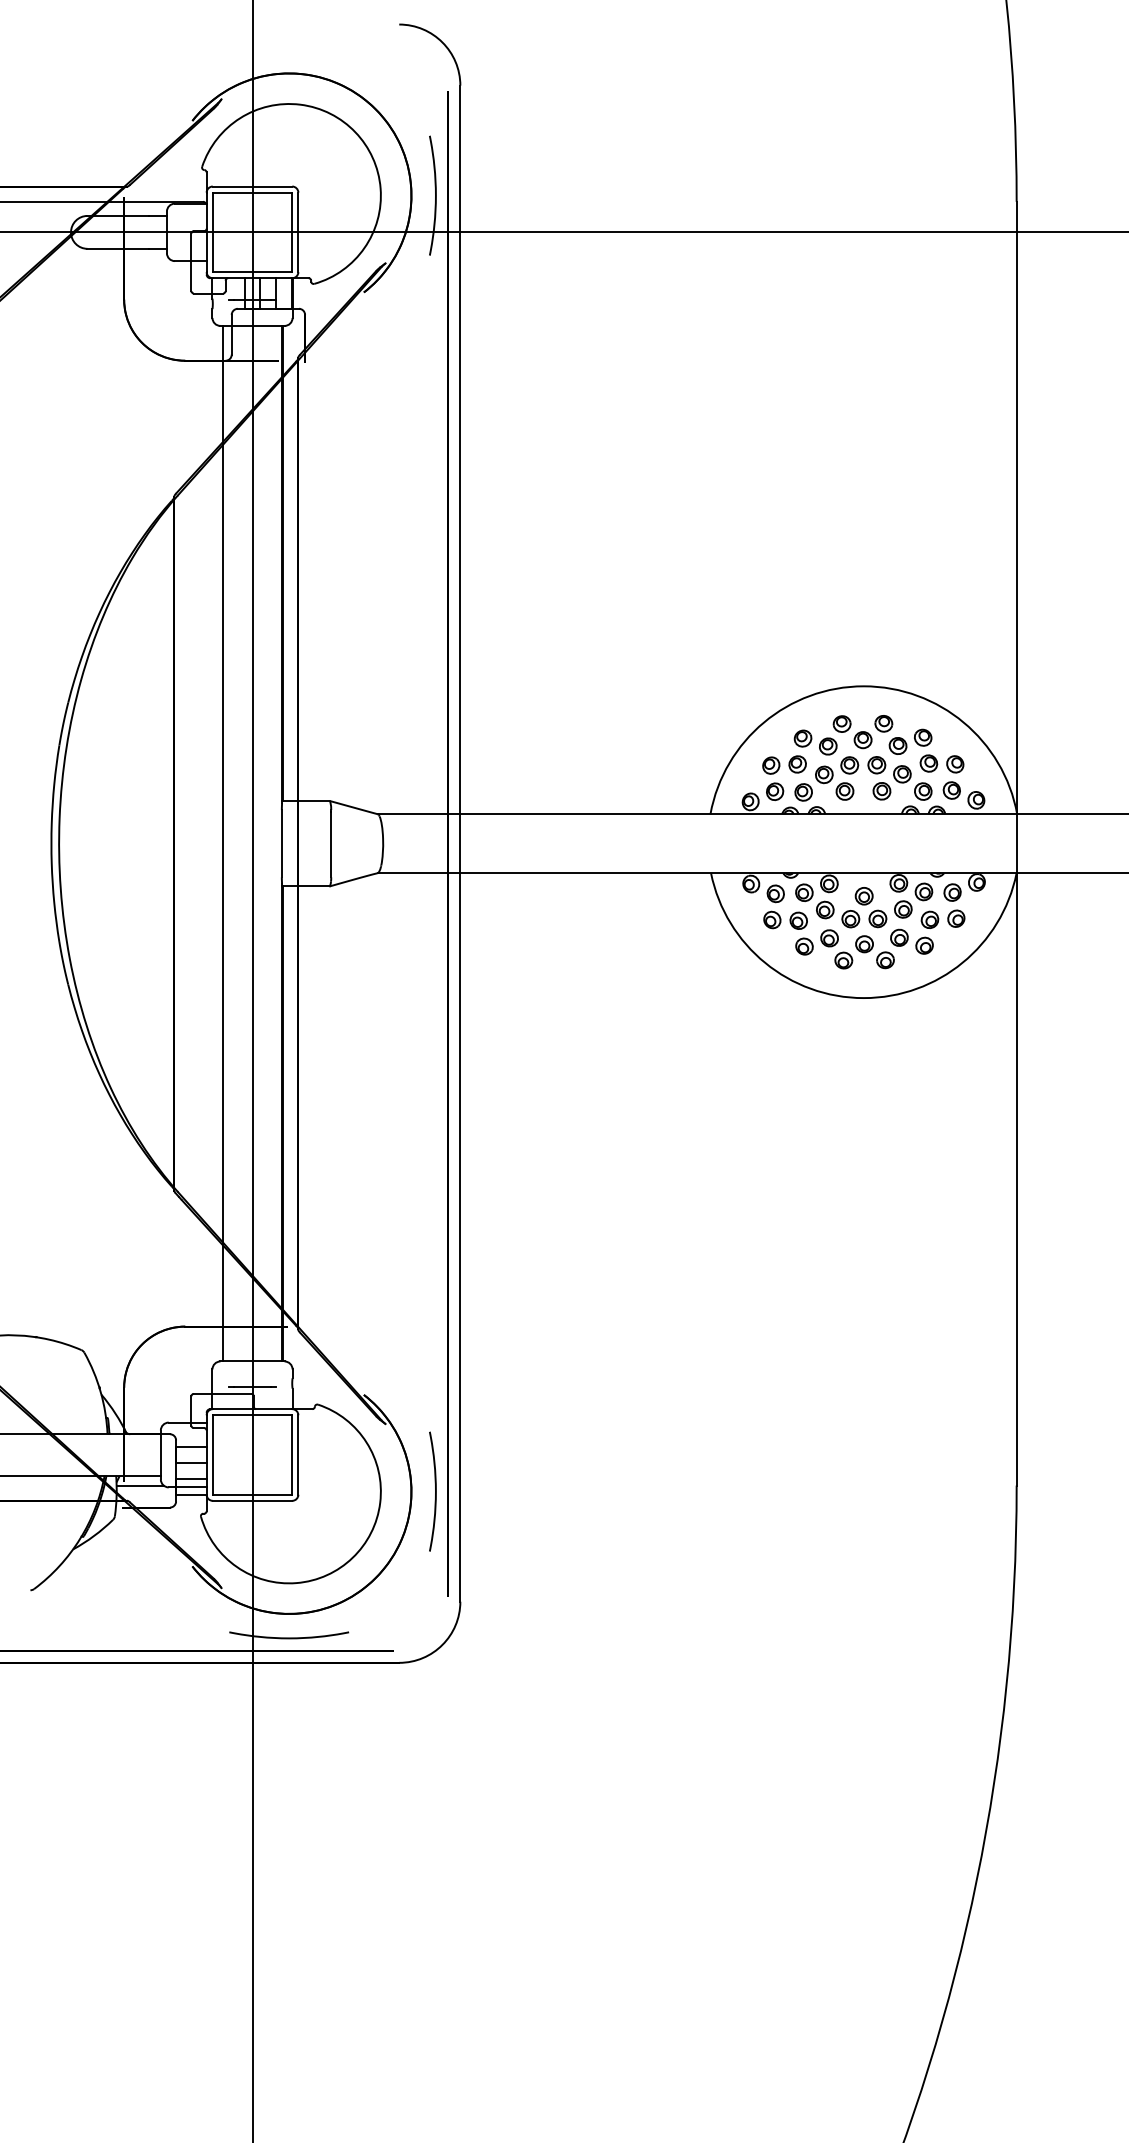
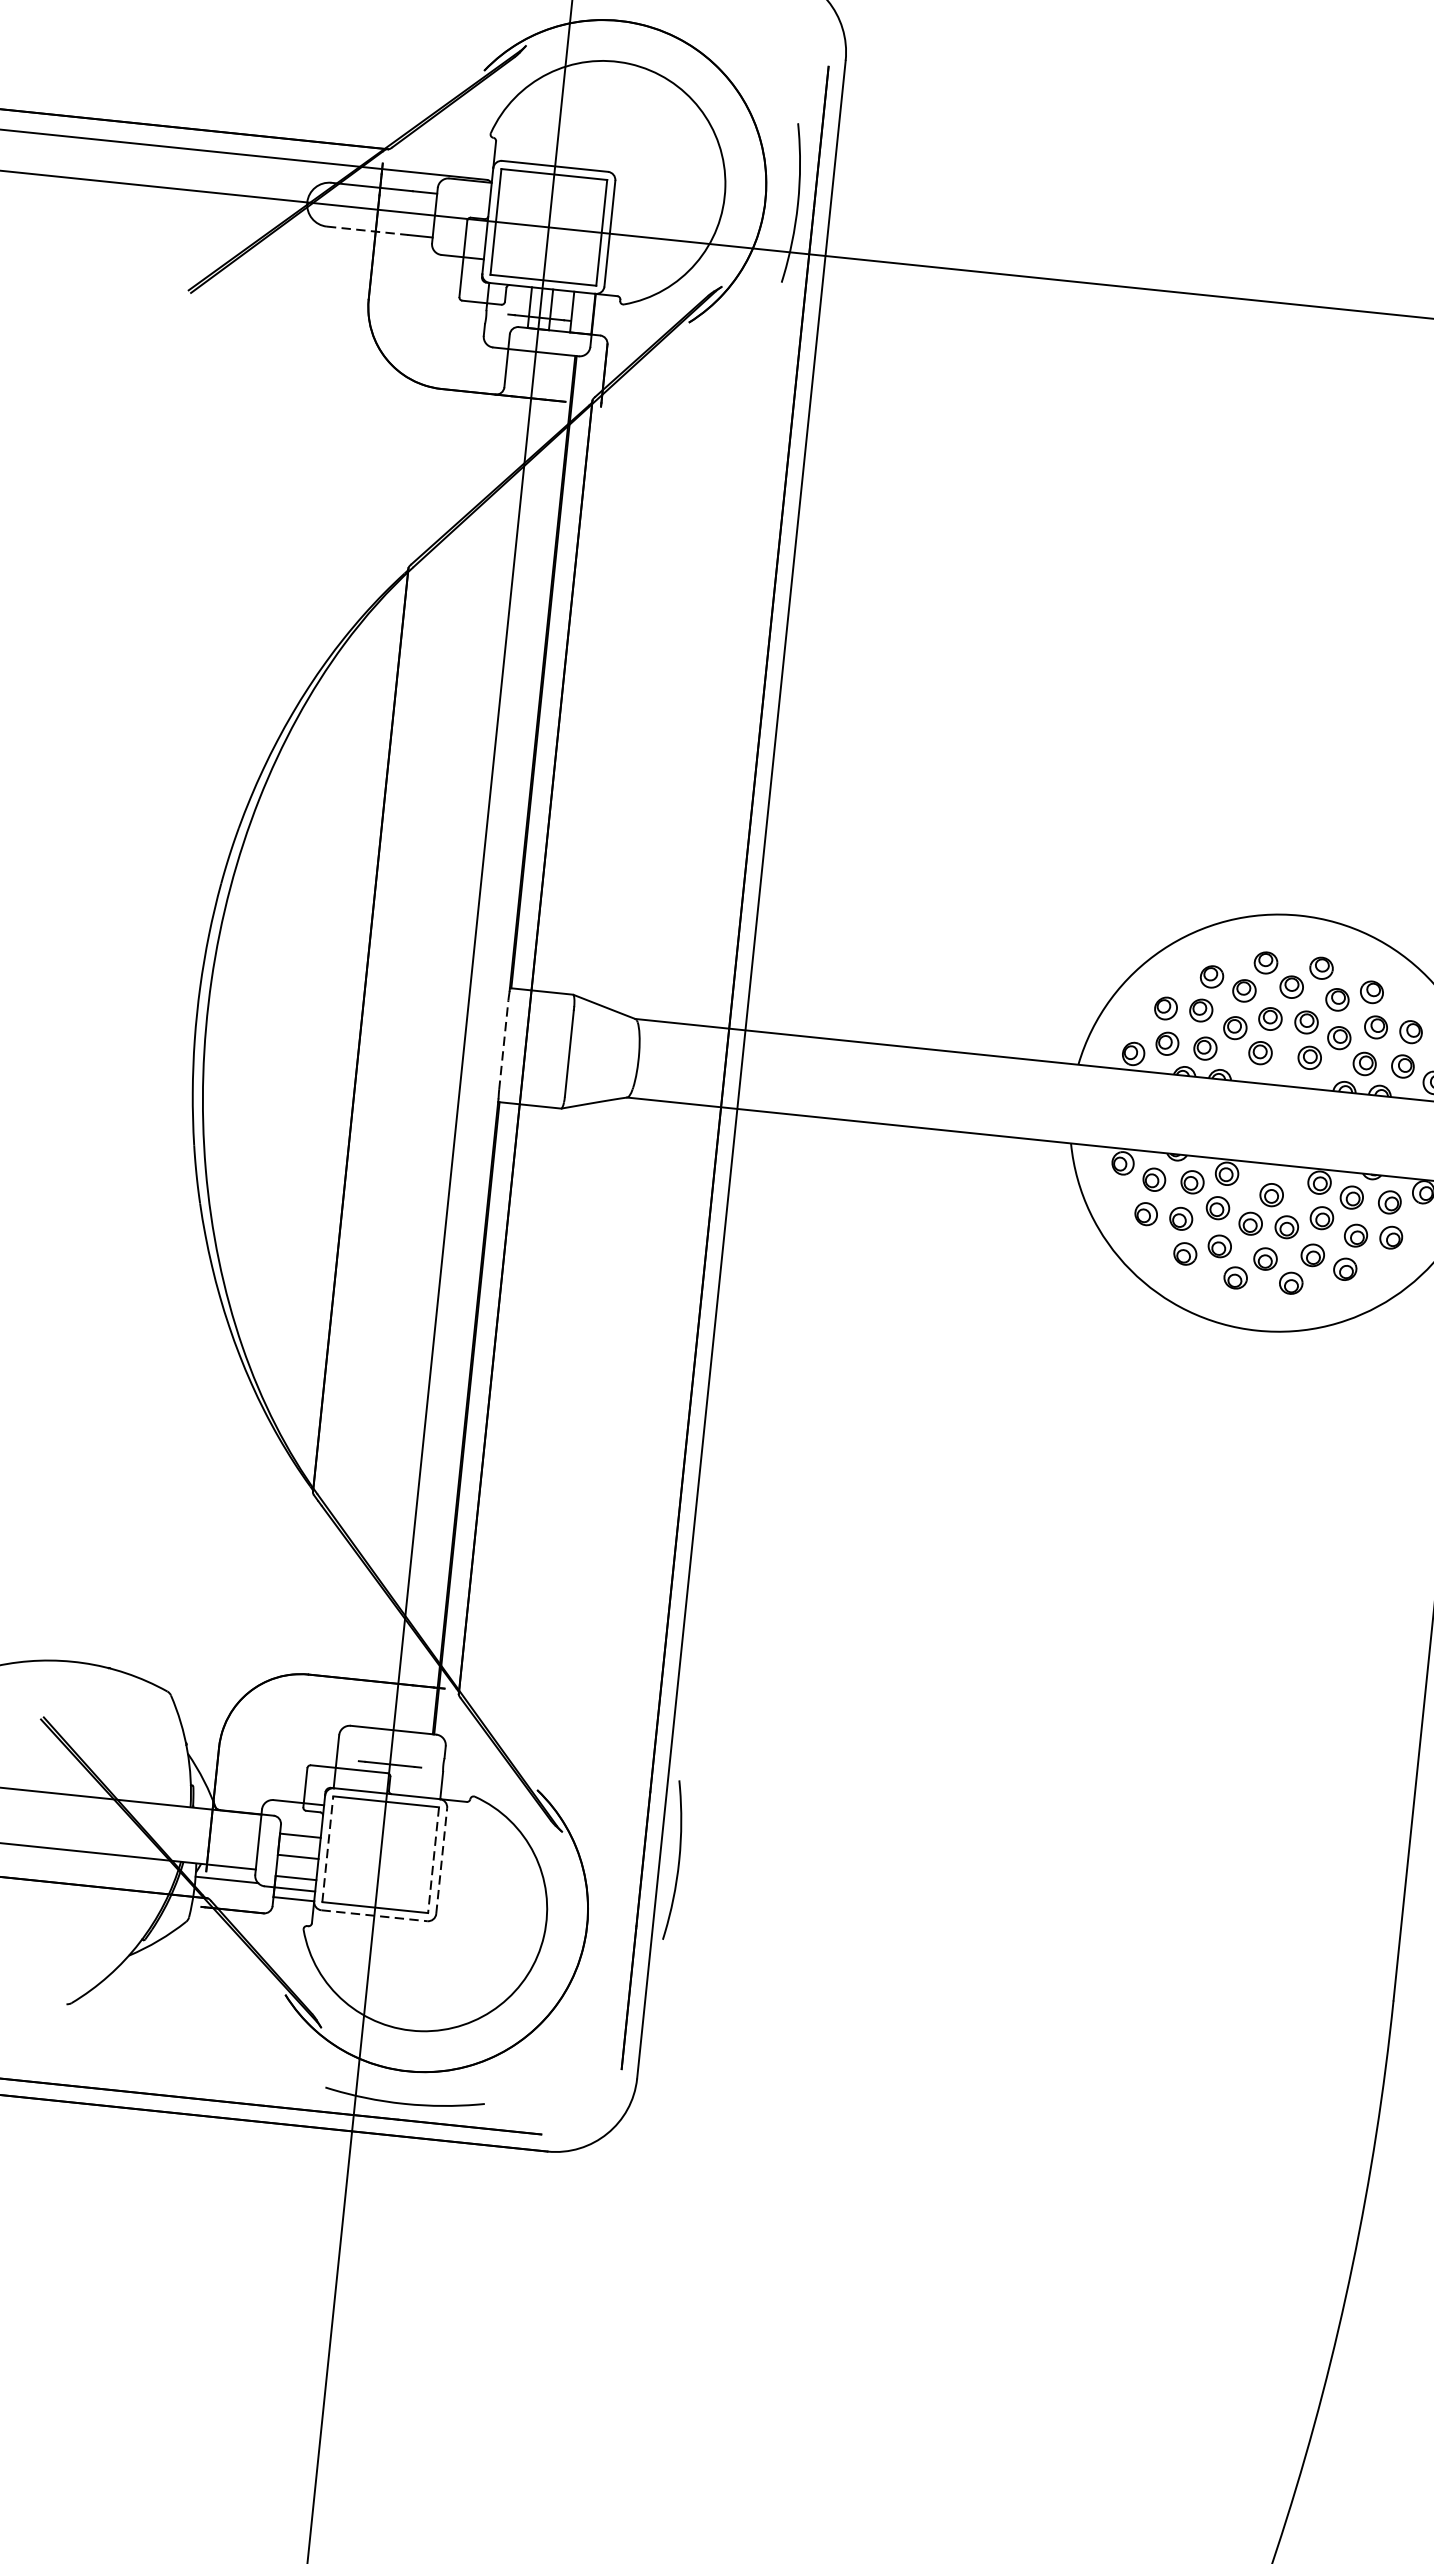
line: (118, 248) -> (368, 230), solid -> dashed
line: (223, 843) -> (426, 1036), removed
line: (281, 843) -> (503, 1044), solid -> dashed
line: (212, 1455) -> (327, 1849), solid -> dashed
line: (292, 1455) -> (433, 1860), solid -> dashed
line: (298, 1455) -> (441, 1861), solid -> dashed
curve: (435, 1491) -> (678, 1860), moved
line: (252, 1500) -> (374, 1915), solid -> dashed

